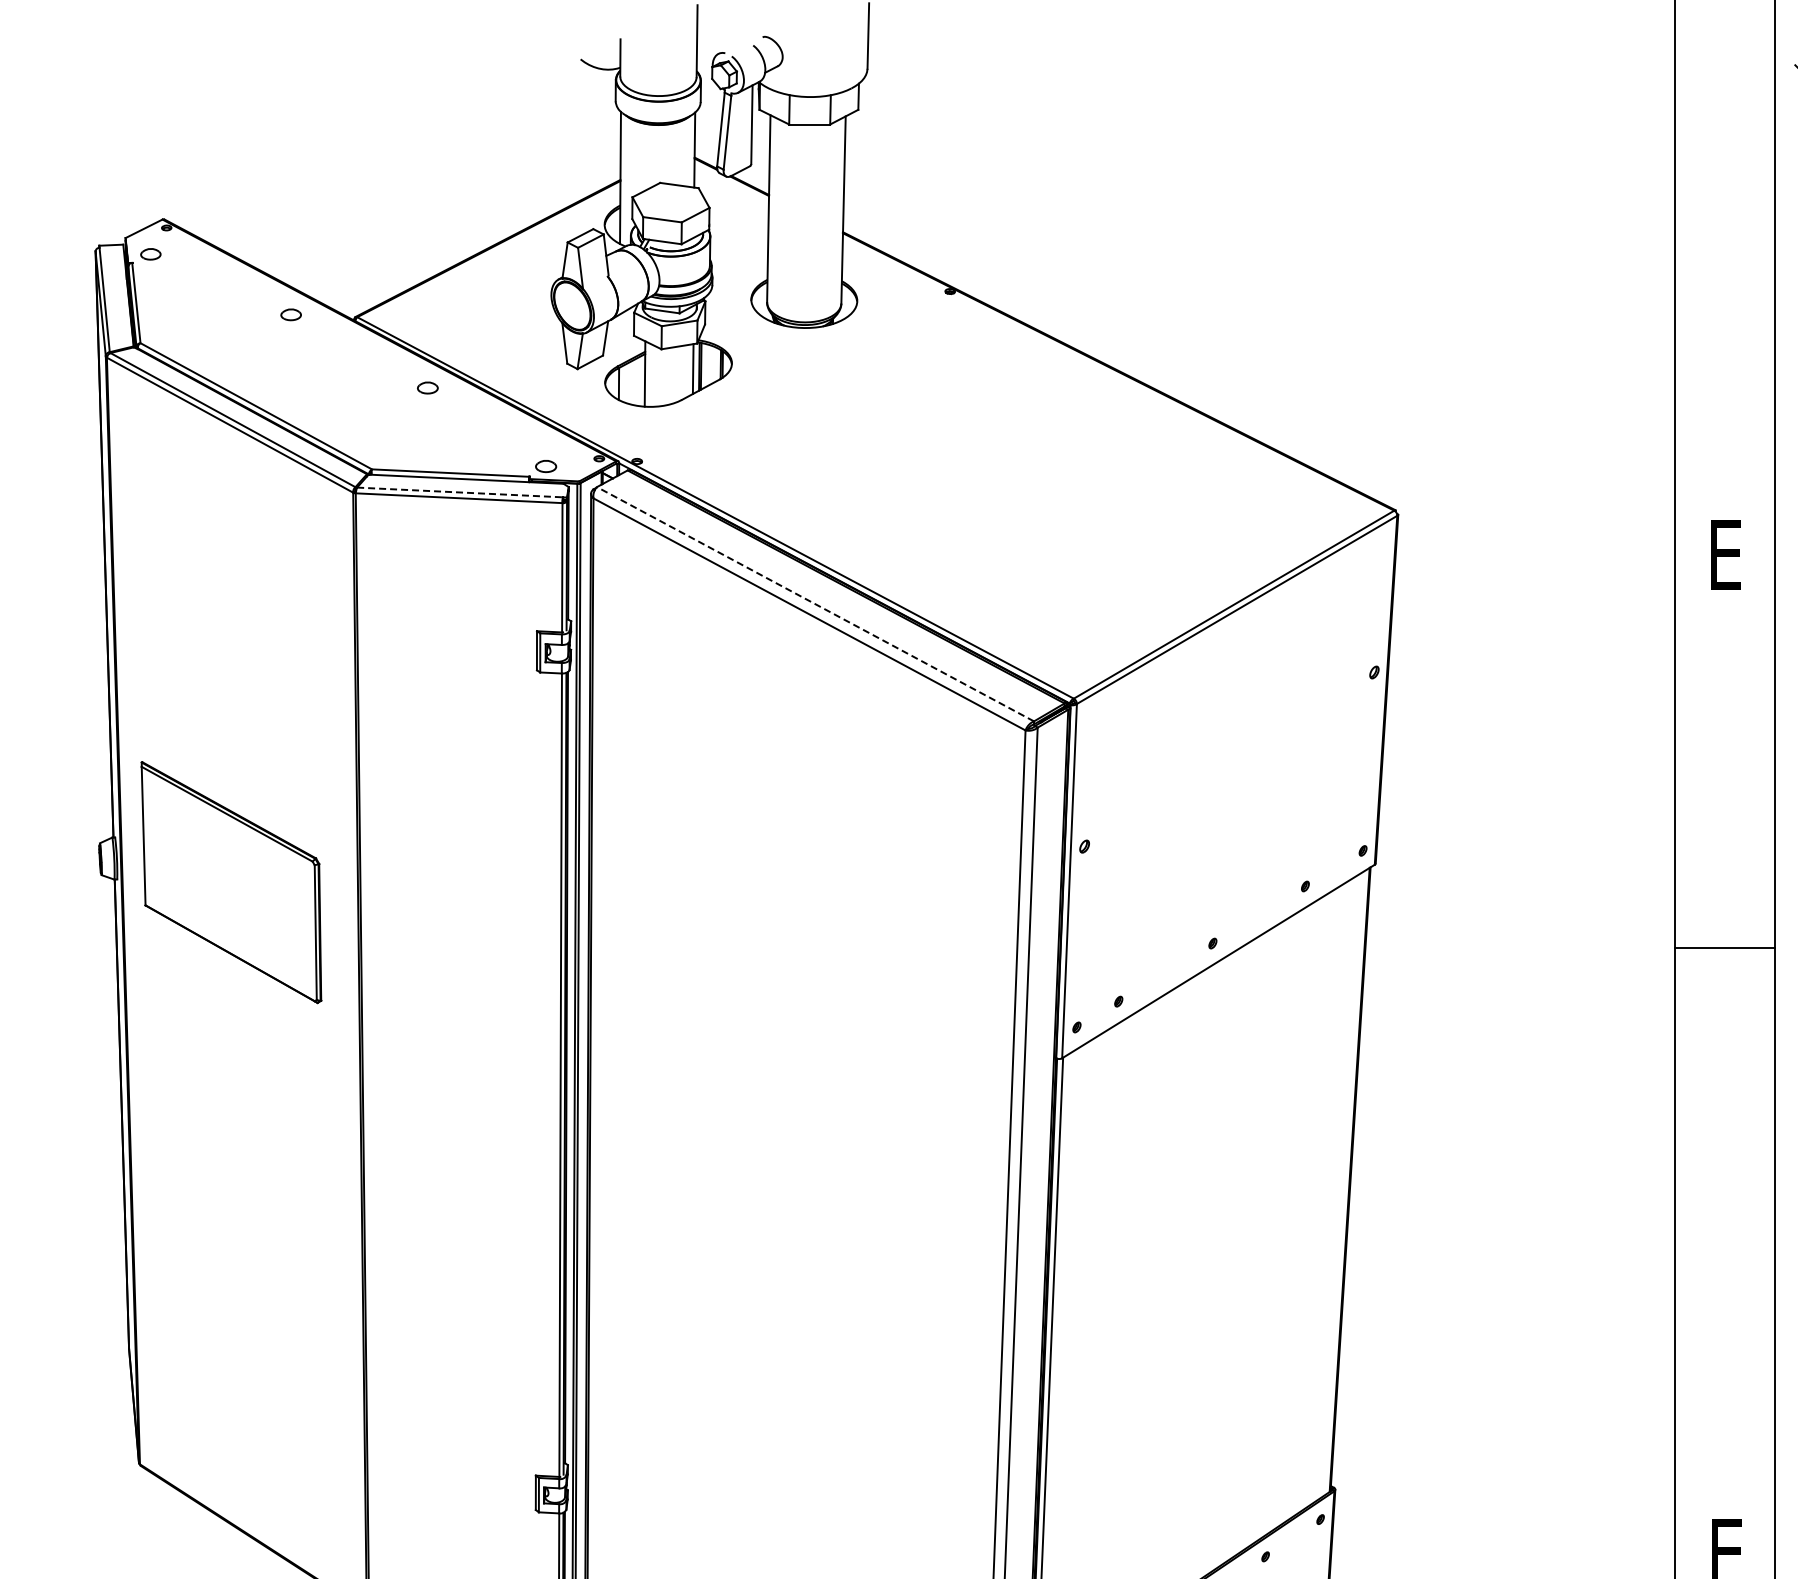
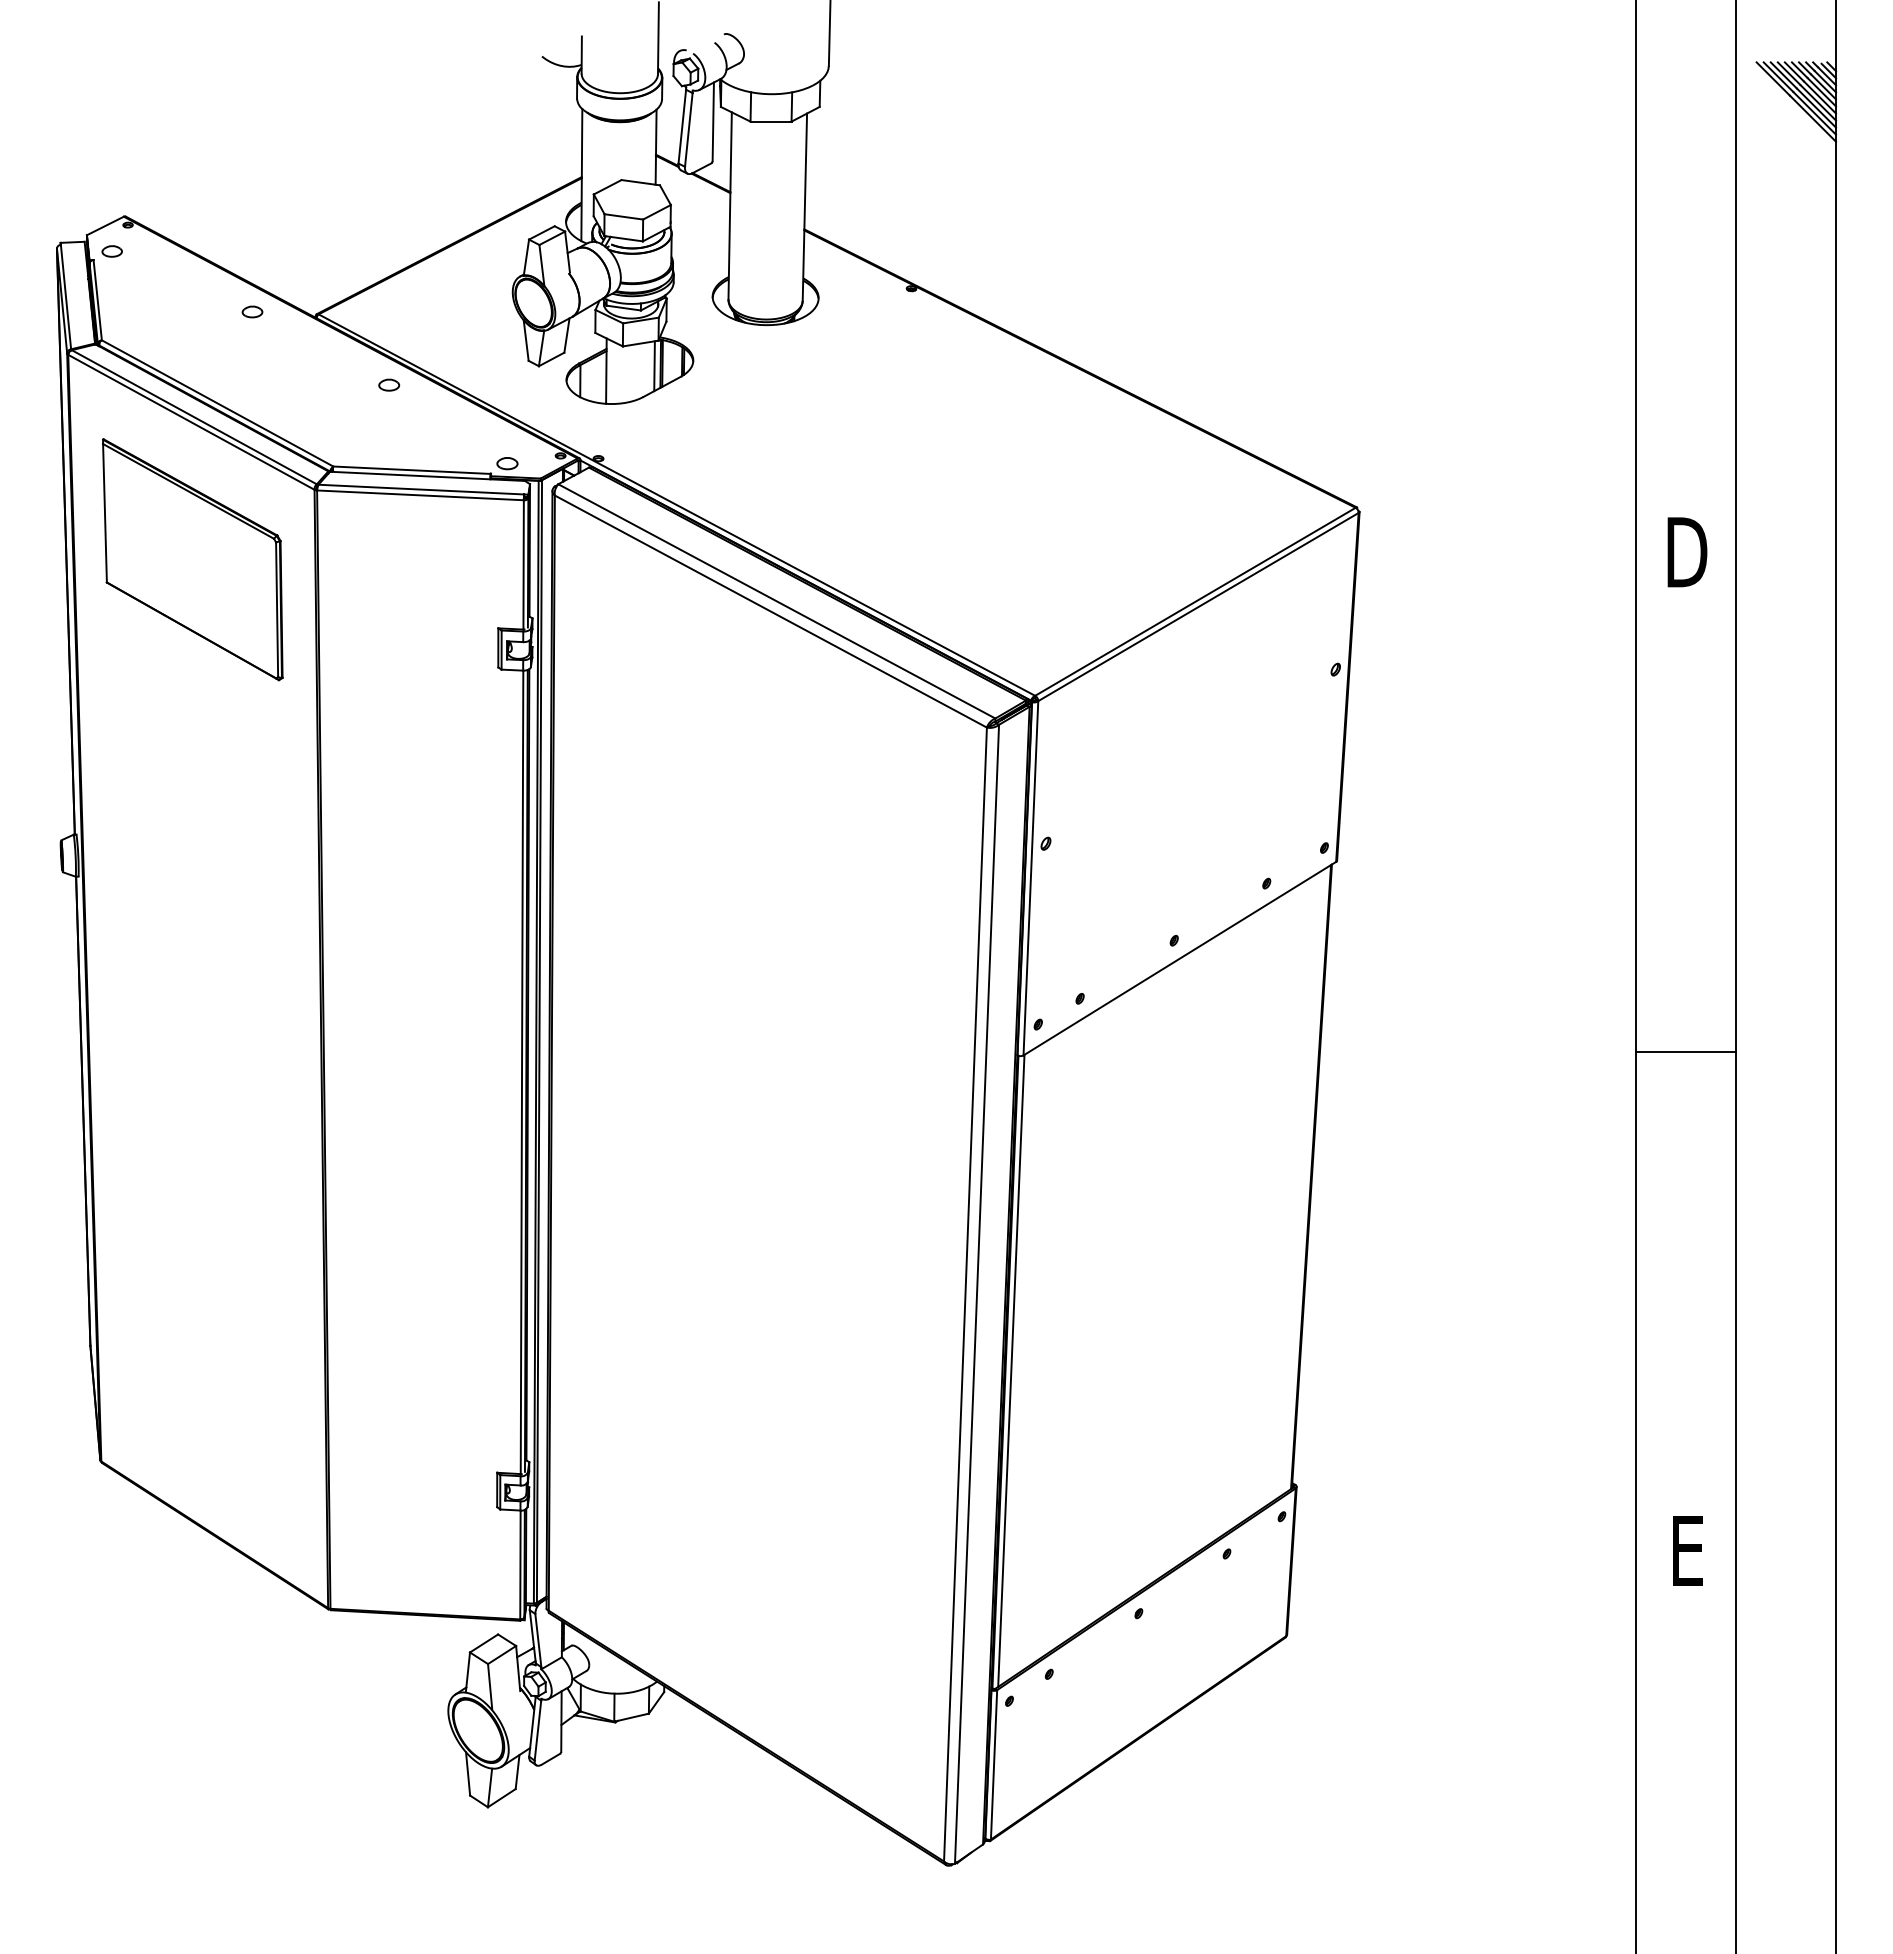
line: (460, 492) -> (421, 489), dashed -> solid
text: (1726, 555) -> (1687, 552), E -> D
line: (815, 604) -> (776, 601), dashed -> solid
part: (231, 882) -> (192, 559), moved
line: (1725, 948) -> (1686, 1052), moved

